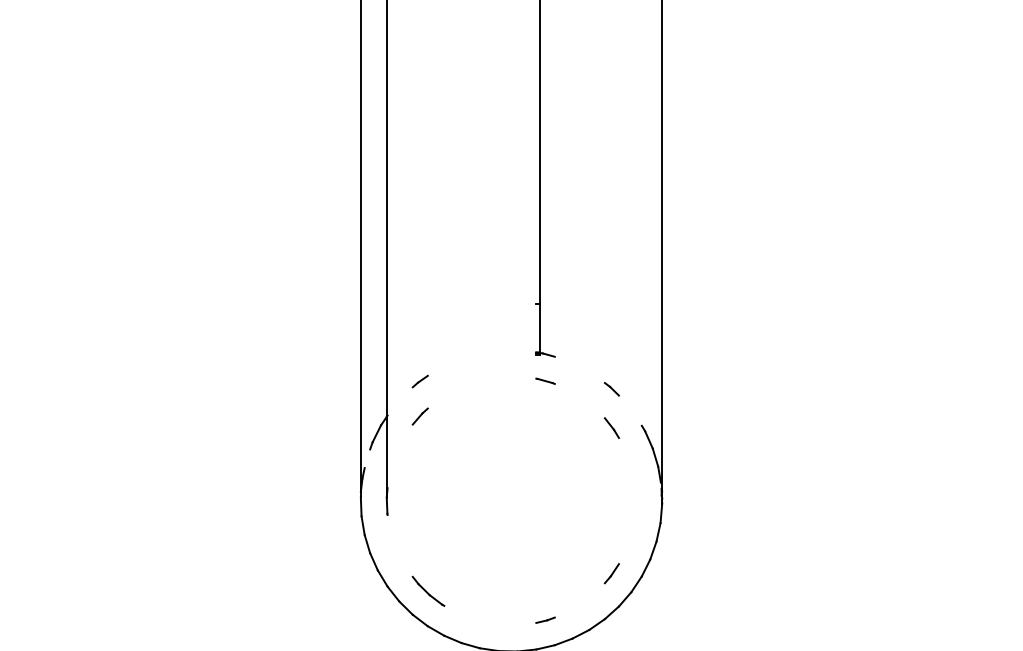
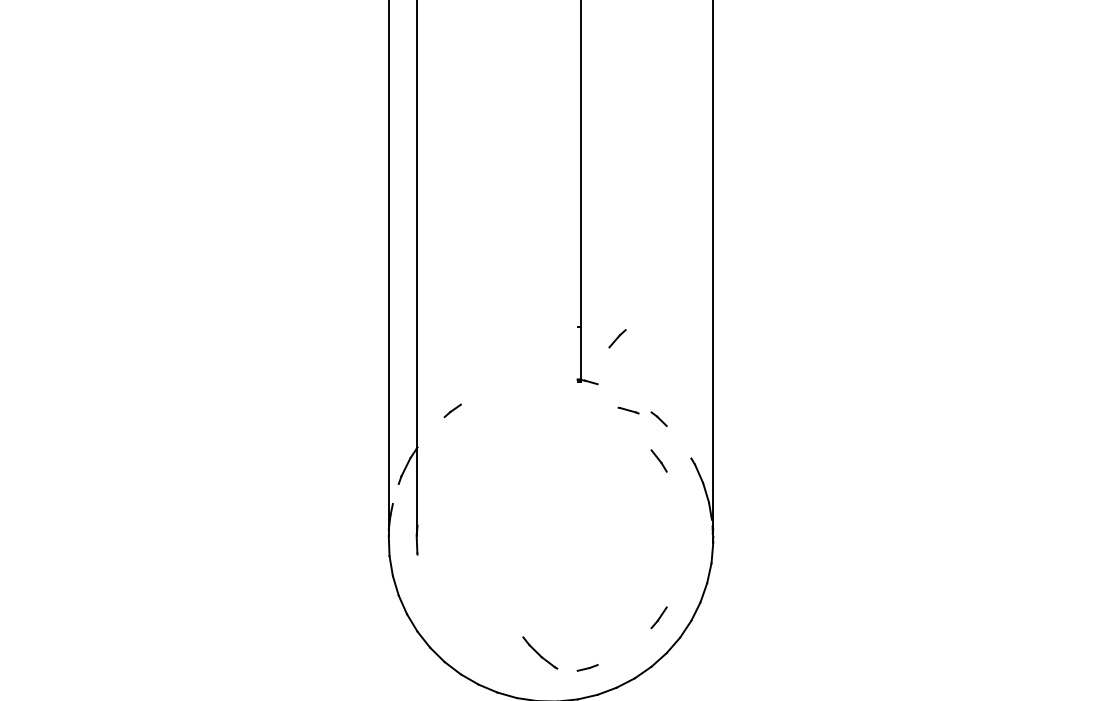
line: (545, 380) -> (628, 409), moved
line: (419, 416) -> (616, 338), moved
part: (428, 590) -> (540, 652), moved

